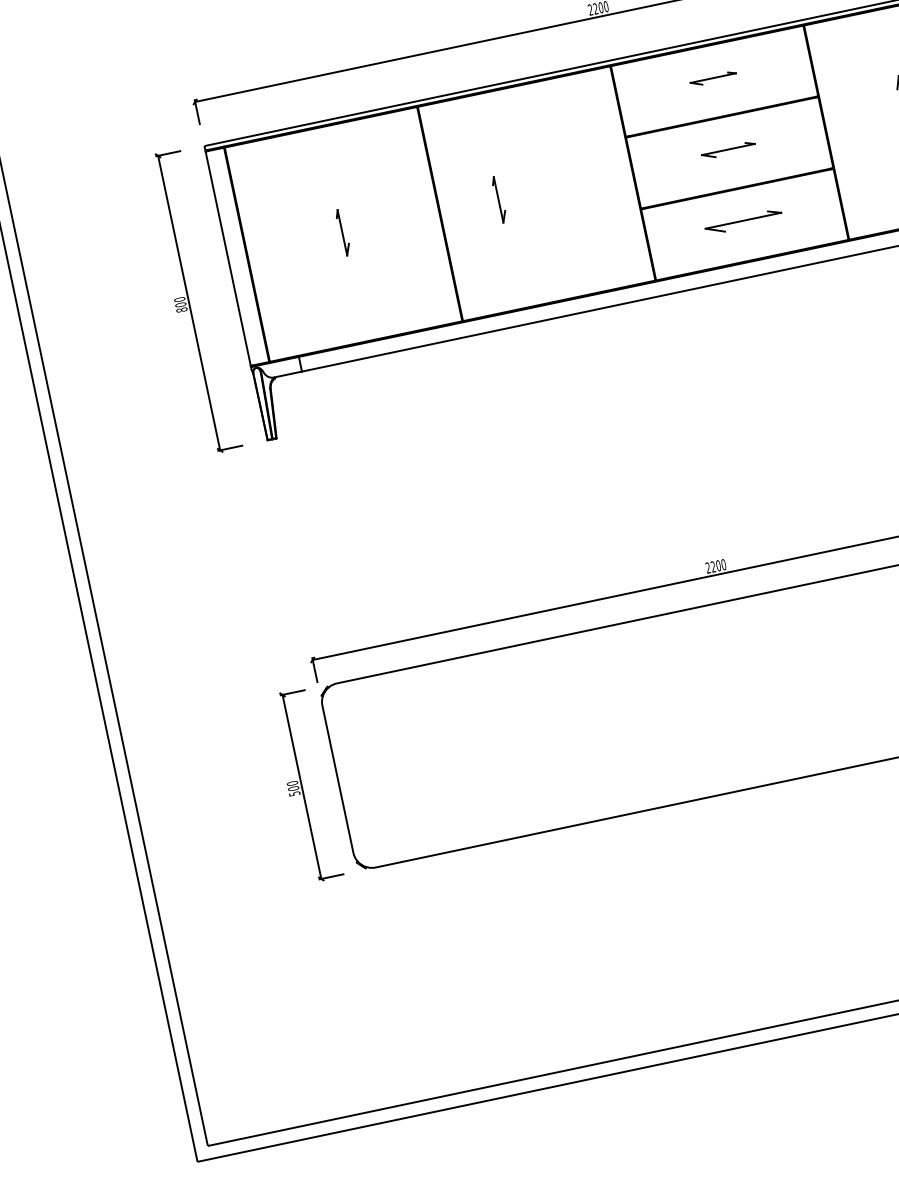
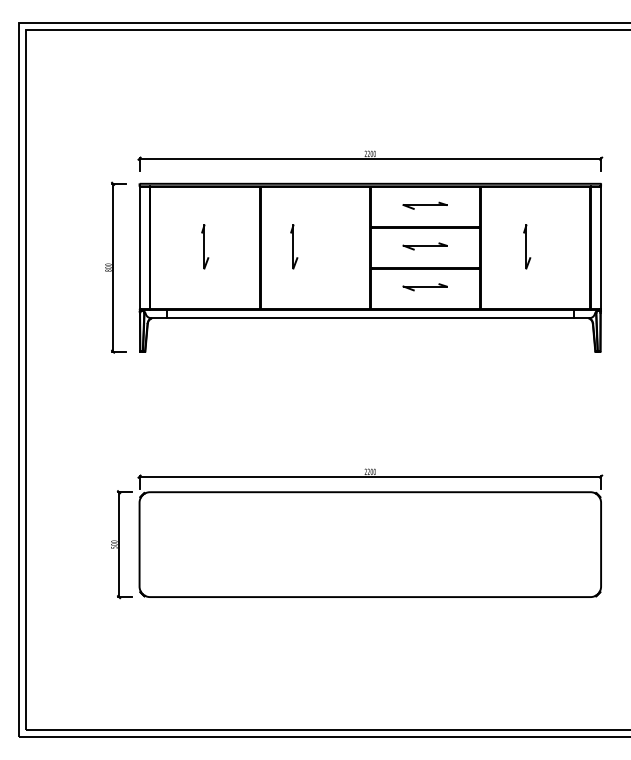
part: (712, 78) -> (424, 205), size x1.67
part: (727, 150) -> (424, 246), size x1.43
part: (499, 198) -> (294, 246), size x1.67
part: (343, 231) -> (205, 246), size x1.67

